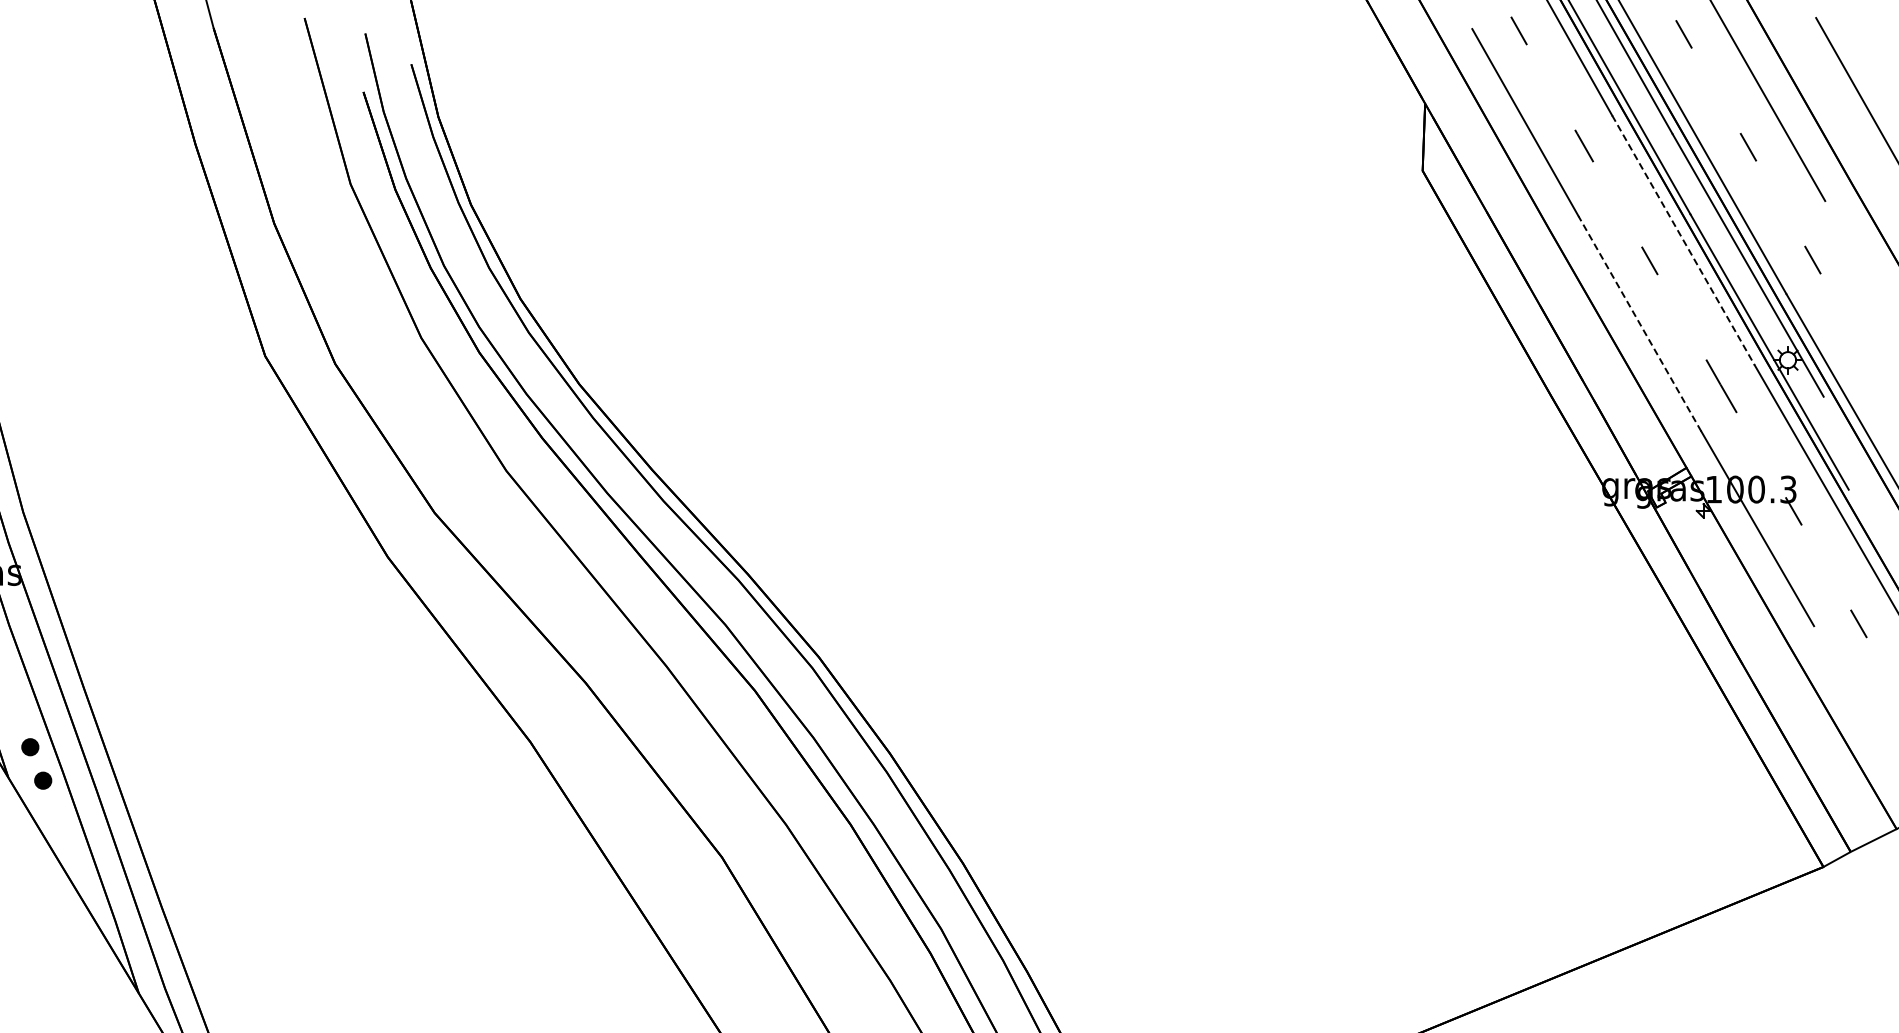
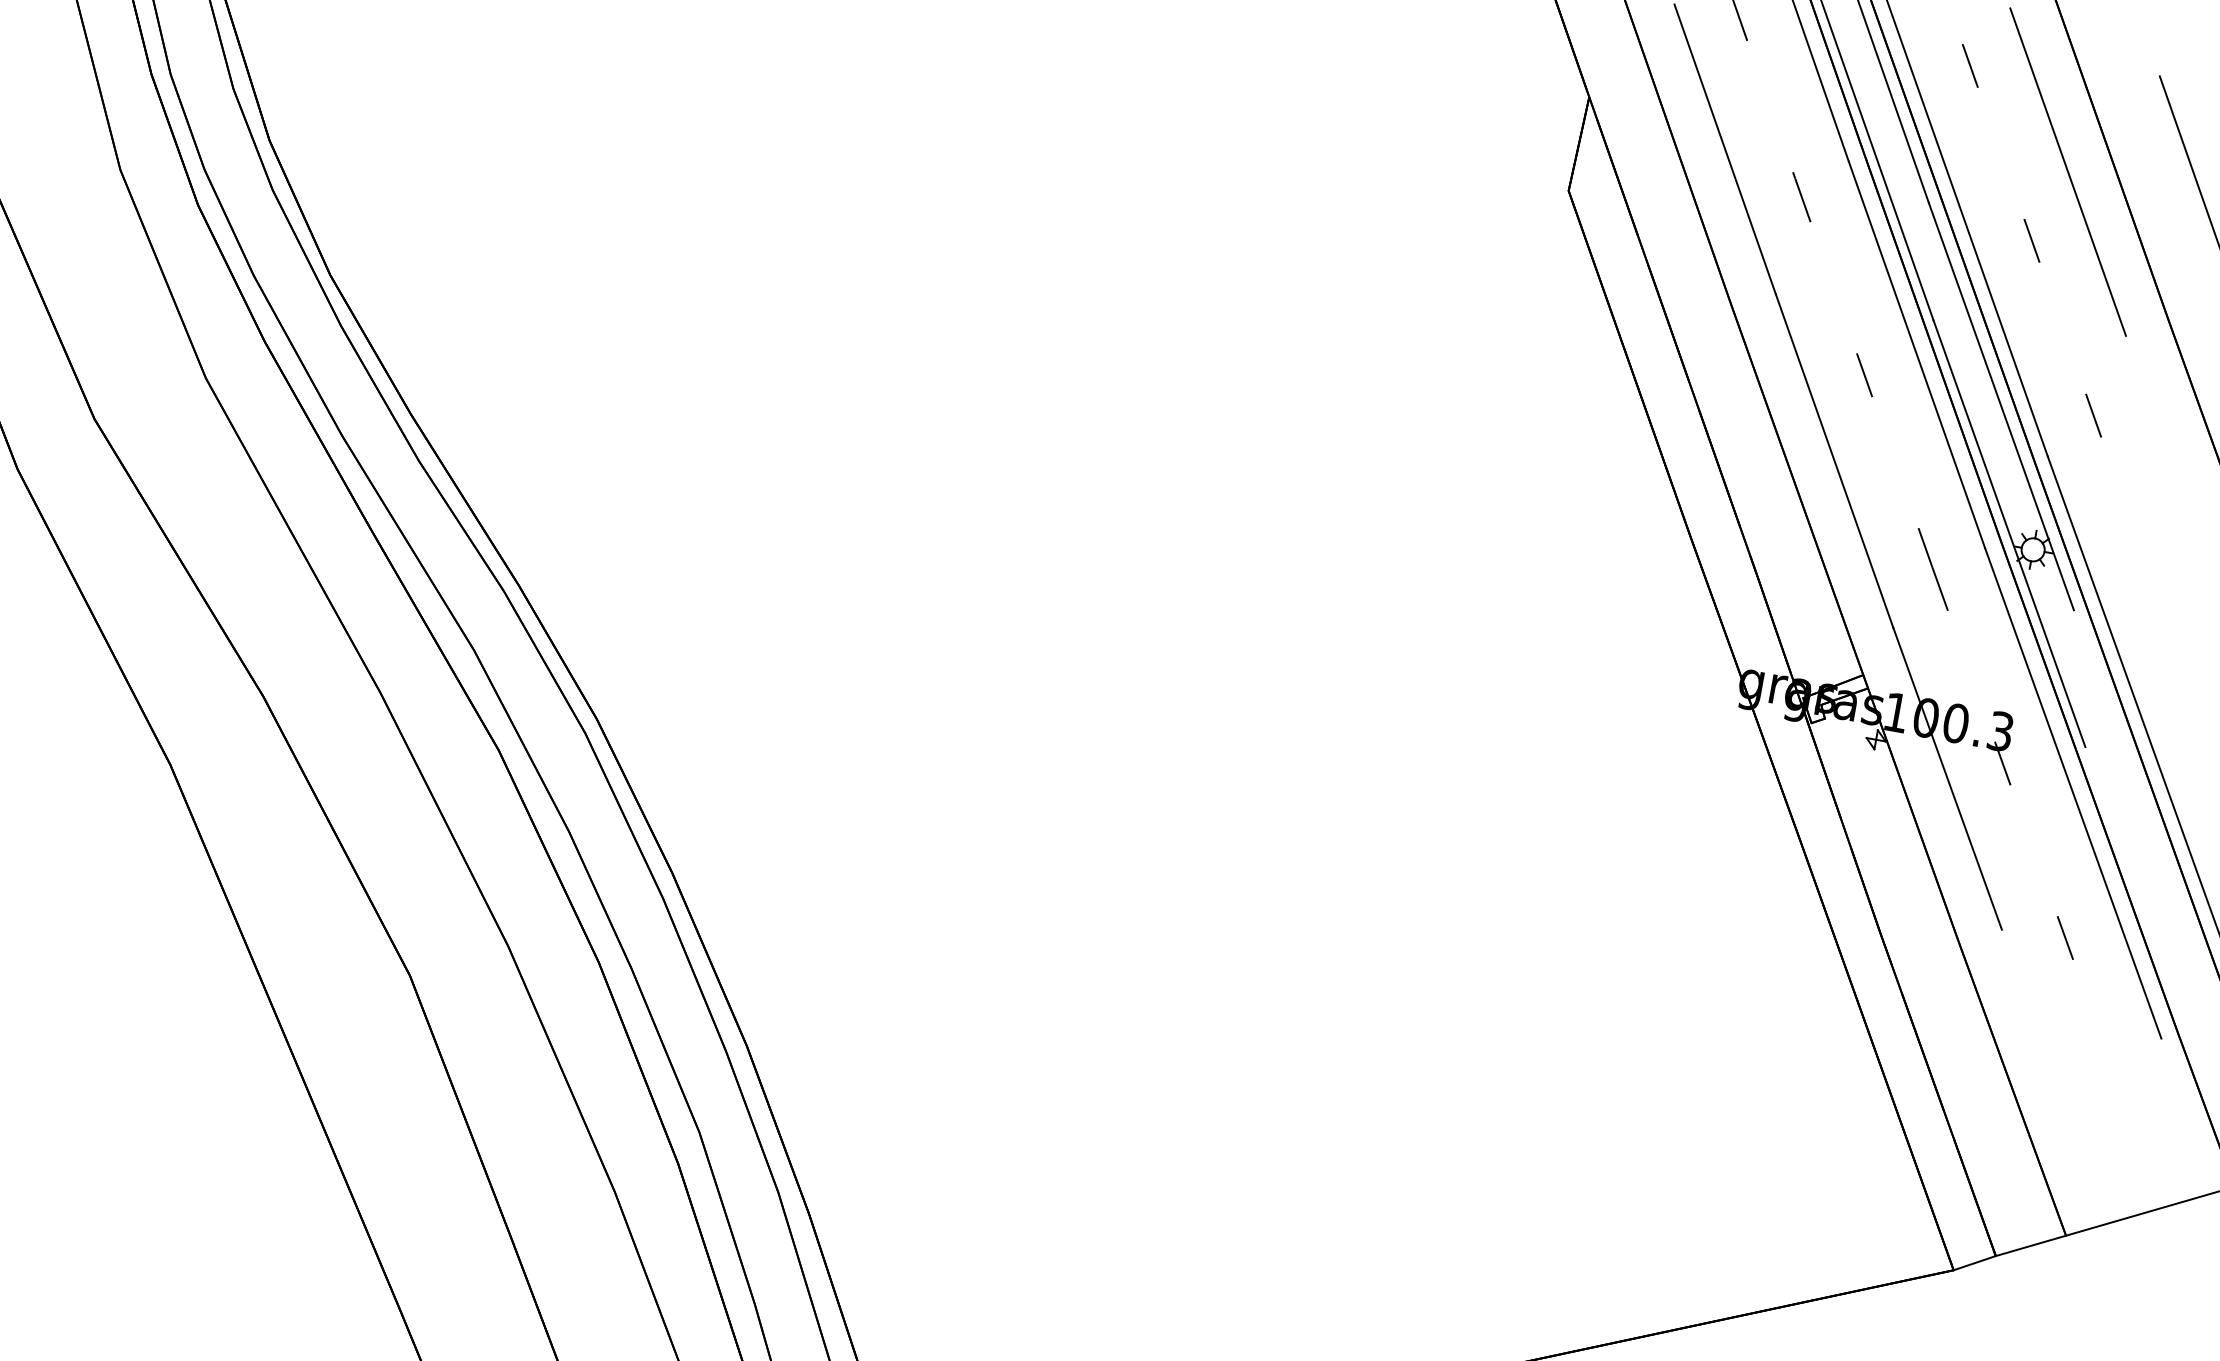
line: (1683, 240) -> (1917, 355), dashed -> solid
line: (1639, 323) -> (1834, 460), dashed -> solid

